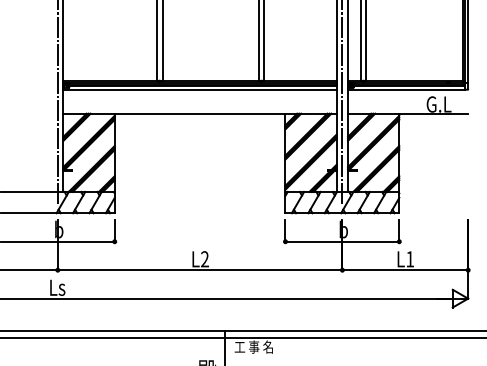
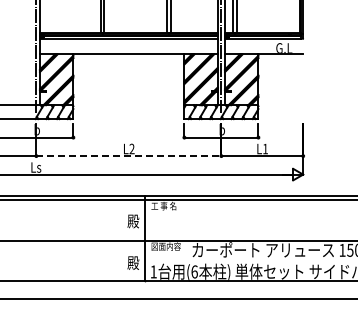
line: (199, 270) -> (128, 156), solid -> dashed

